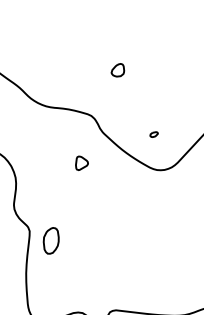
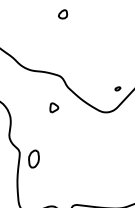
part: (117, 70) -> (62, 14), moved
part: (153, 134) -> (117, 88), moved

